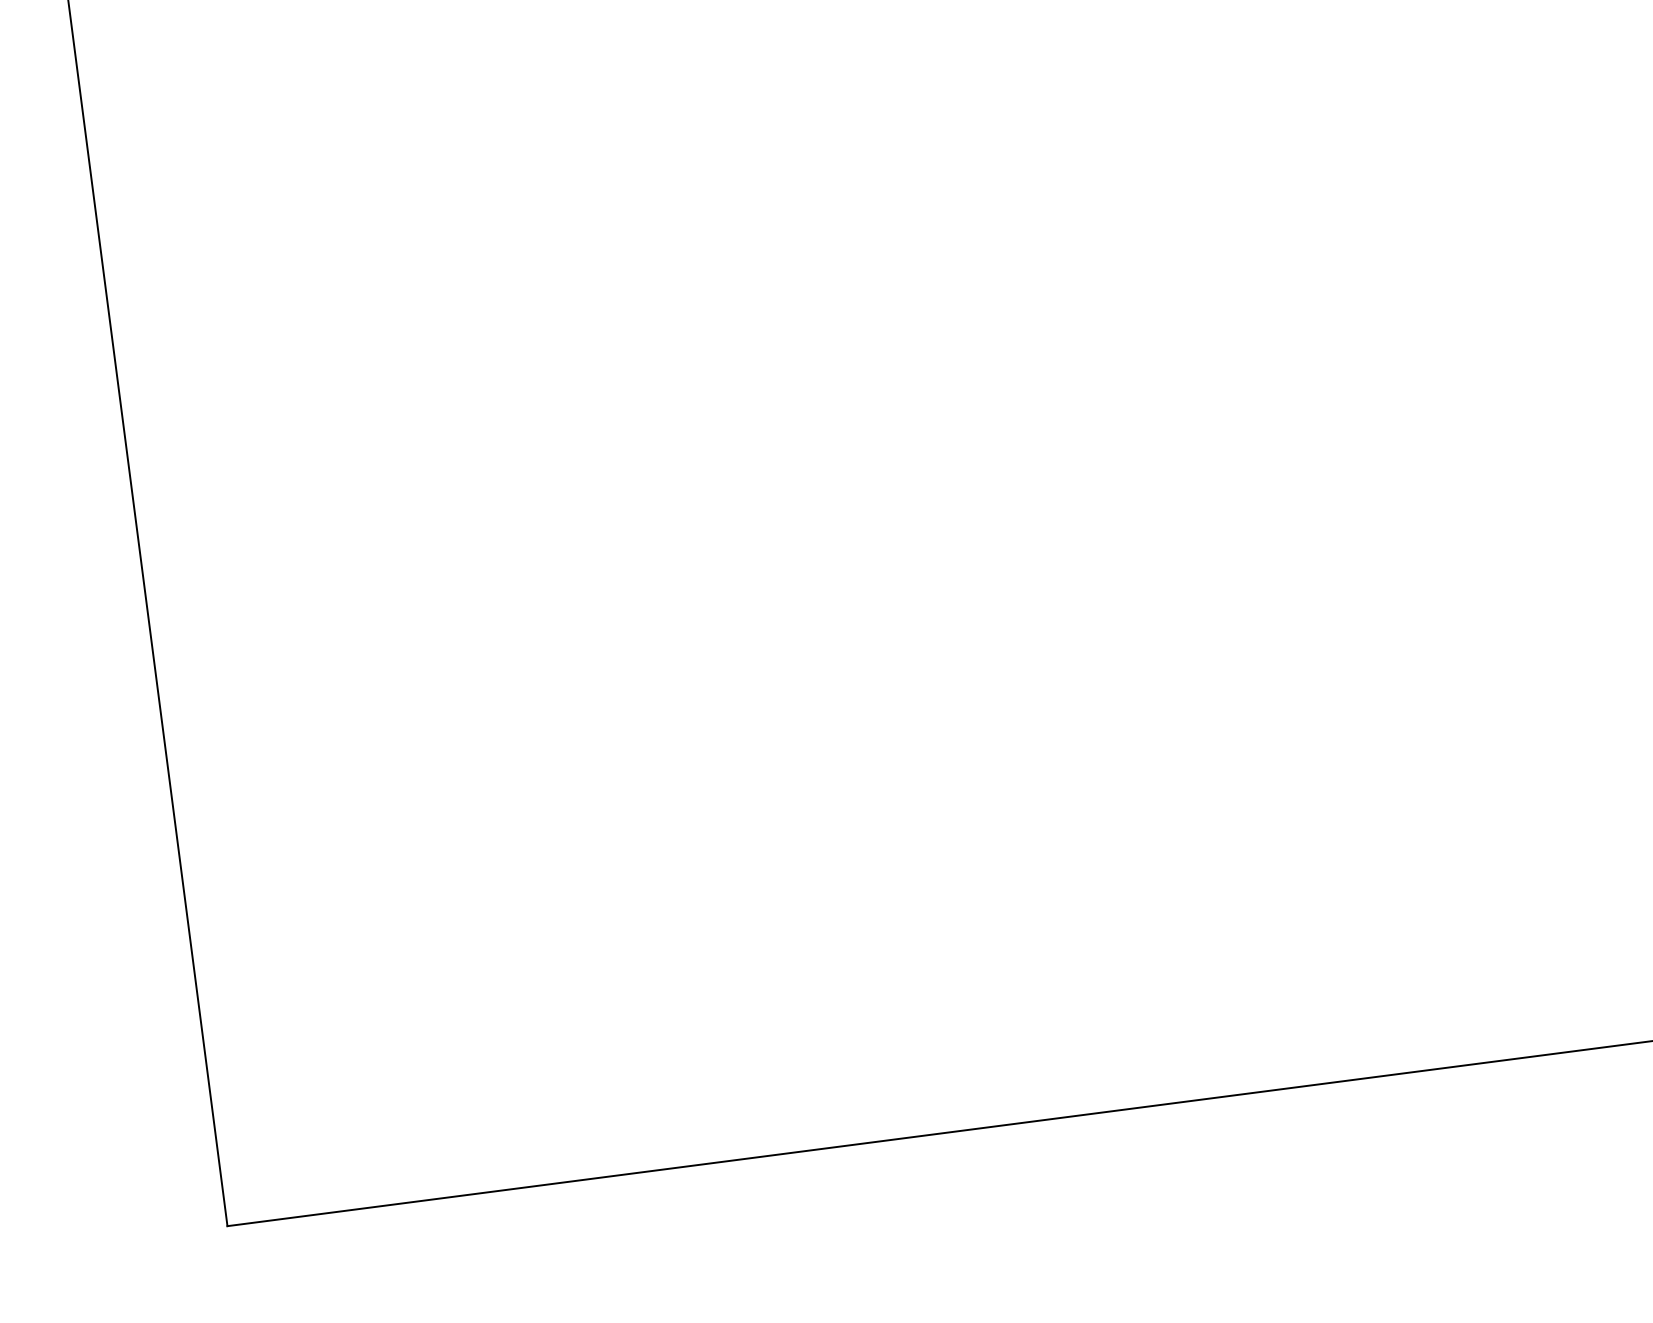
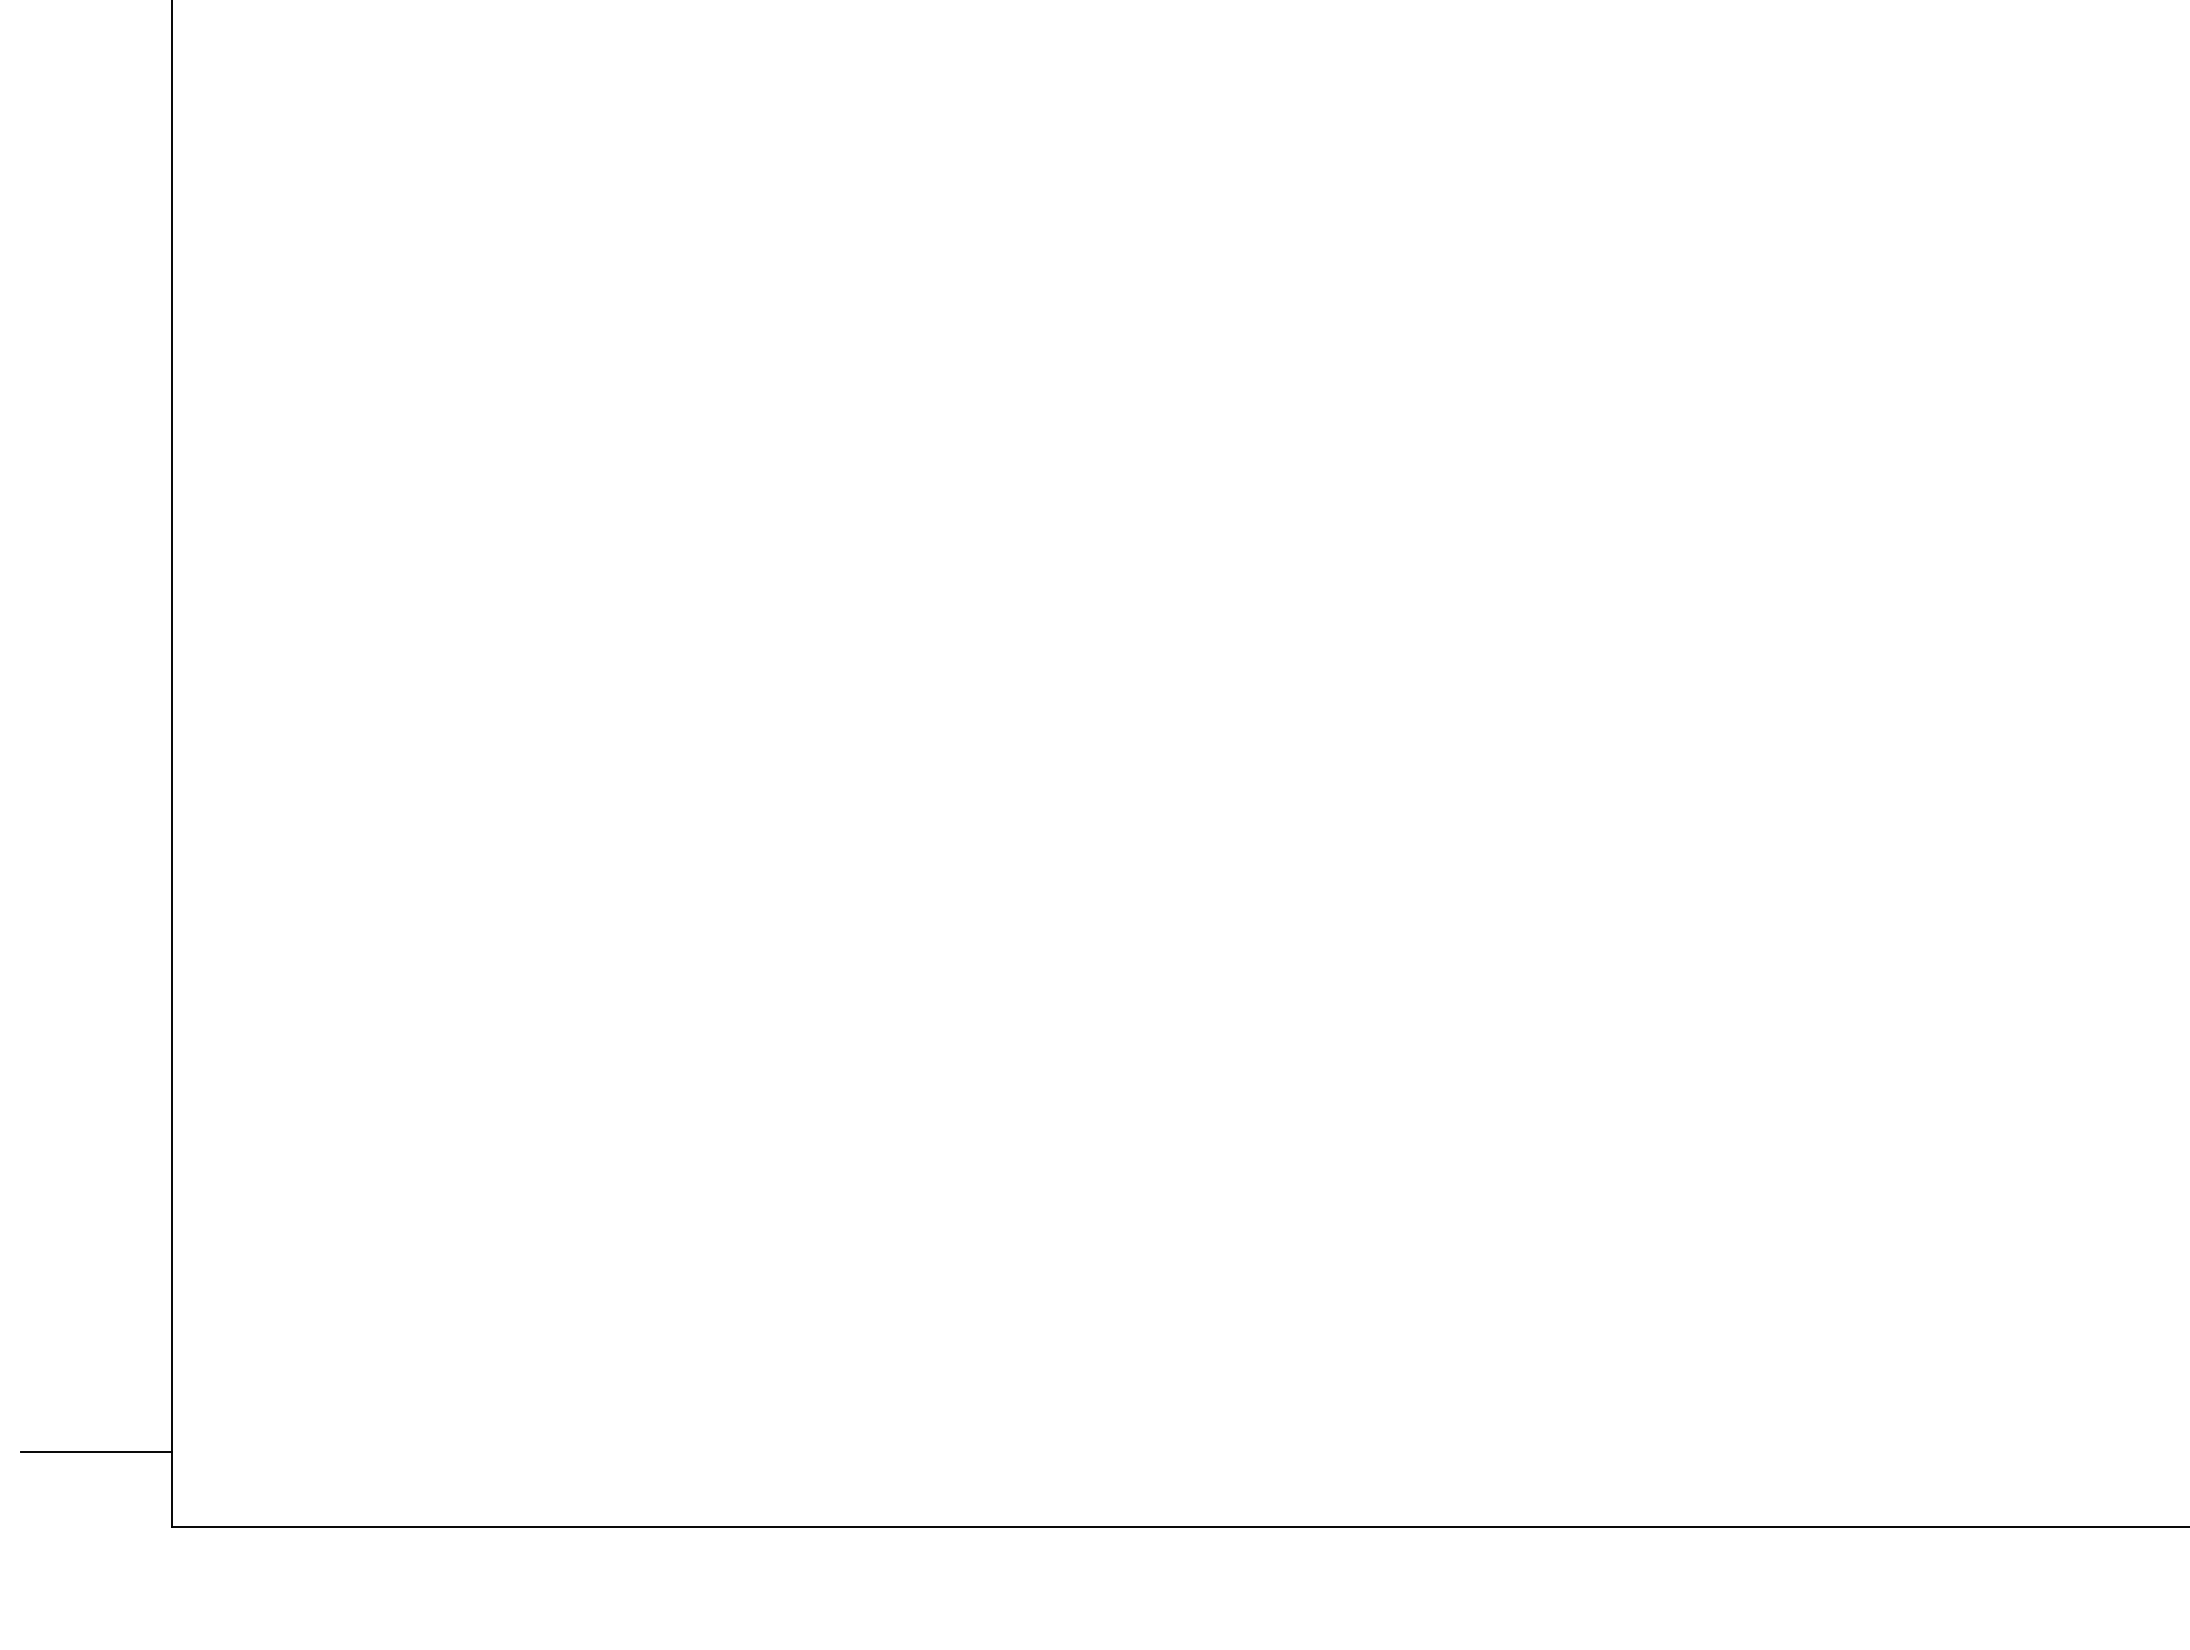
line: (154, 1170) -> (95, 1452), added

